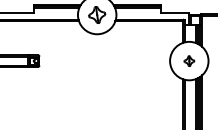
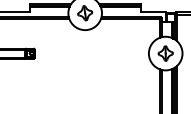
part: (189, 61) -> (165, 53), size x1.67

